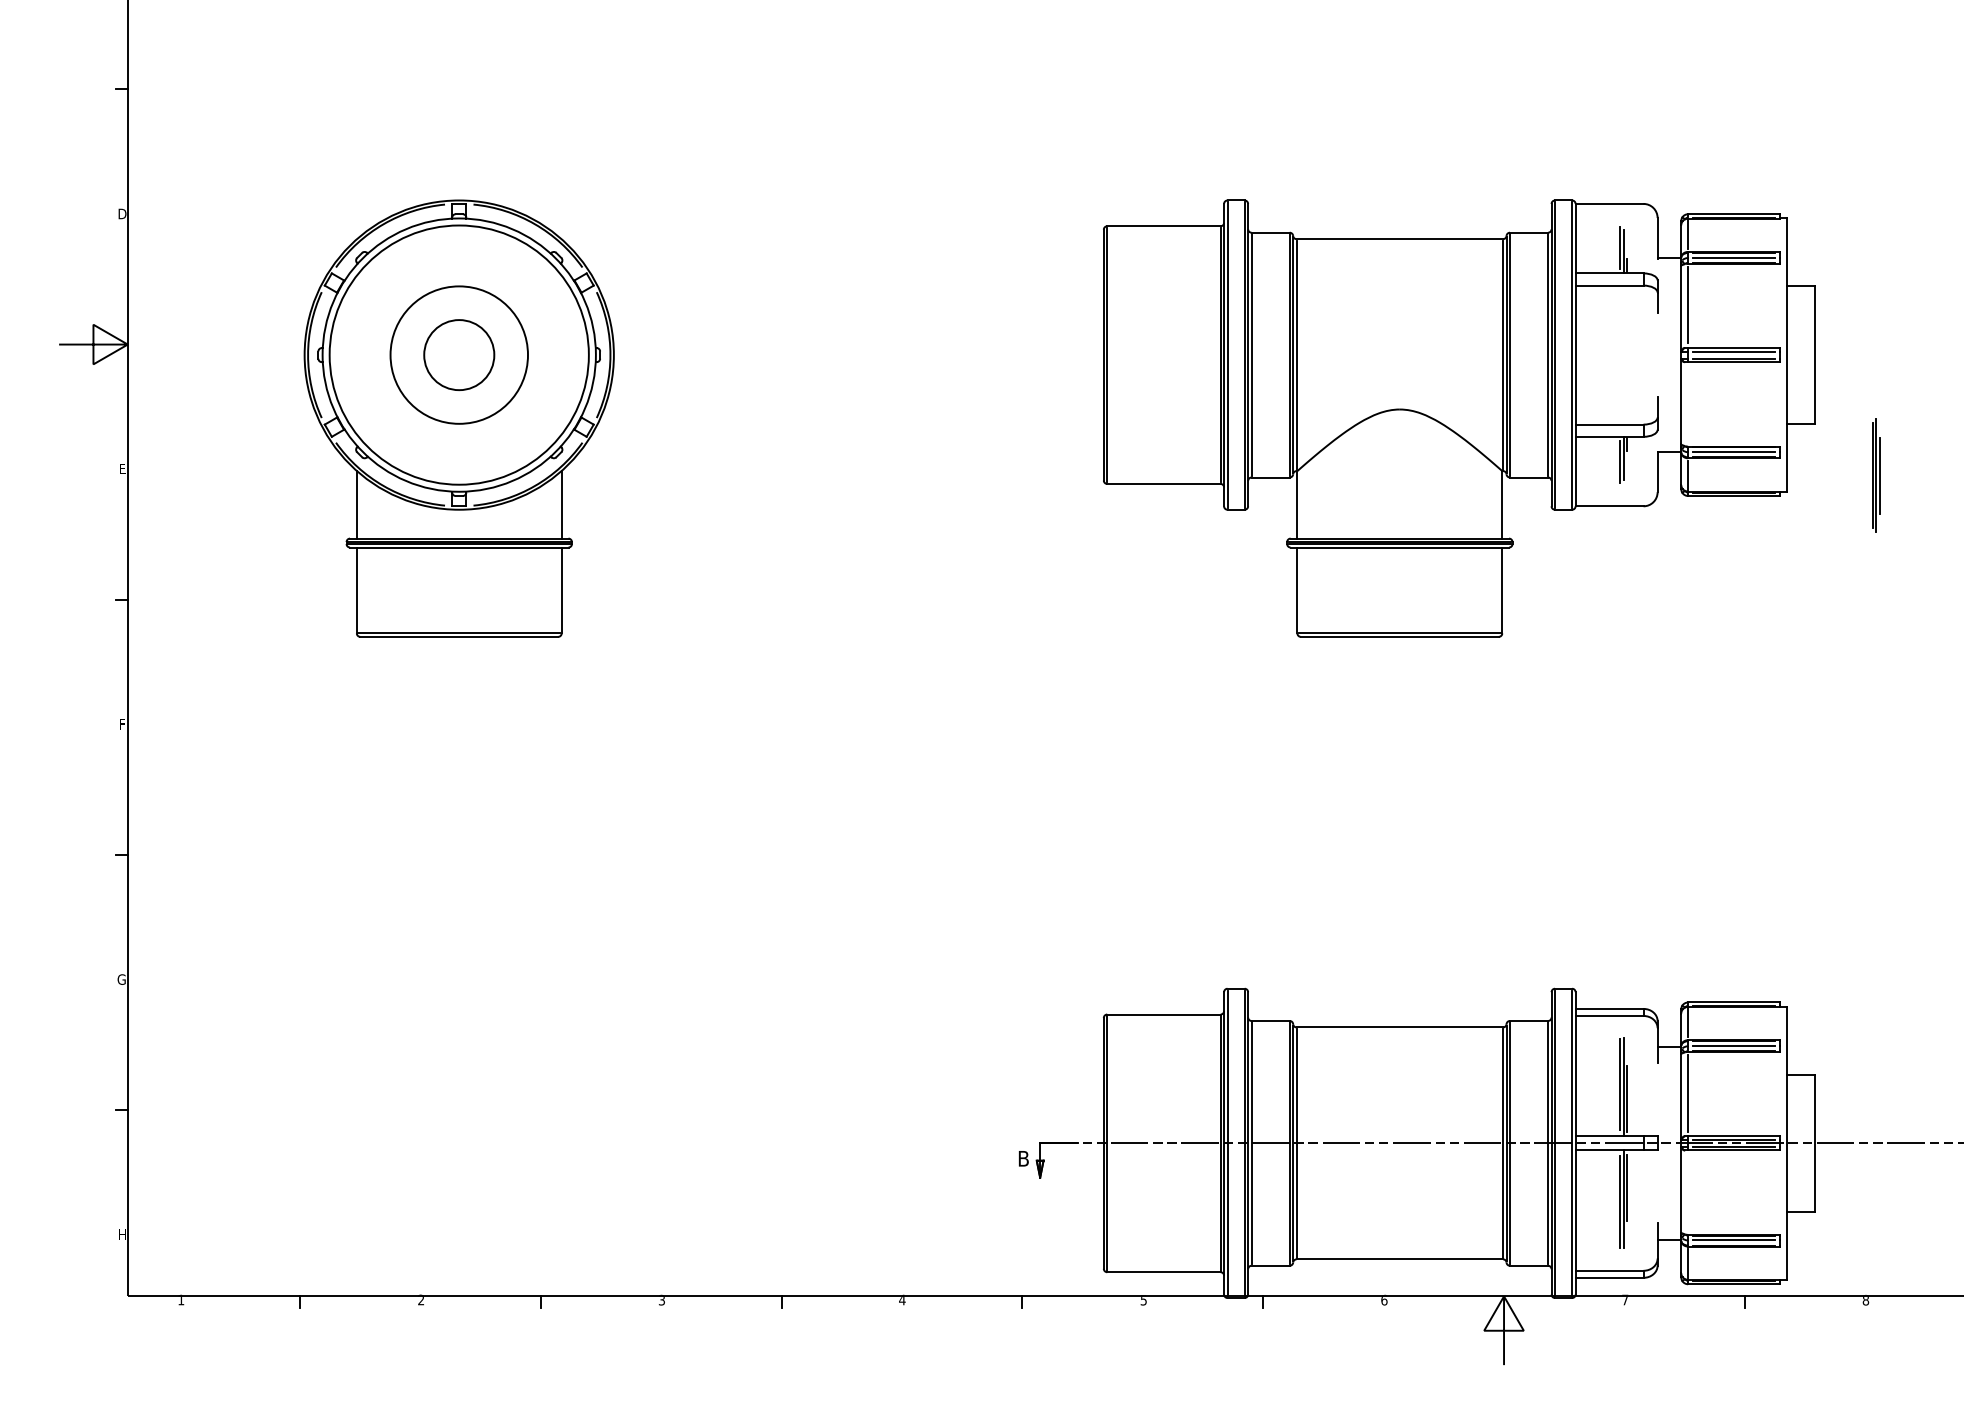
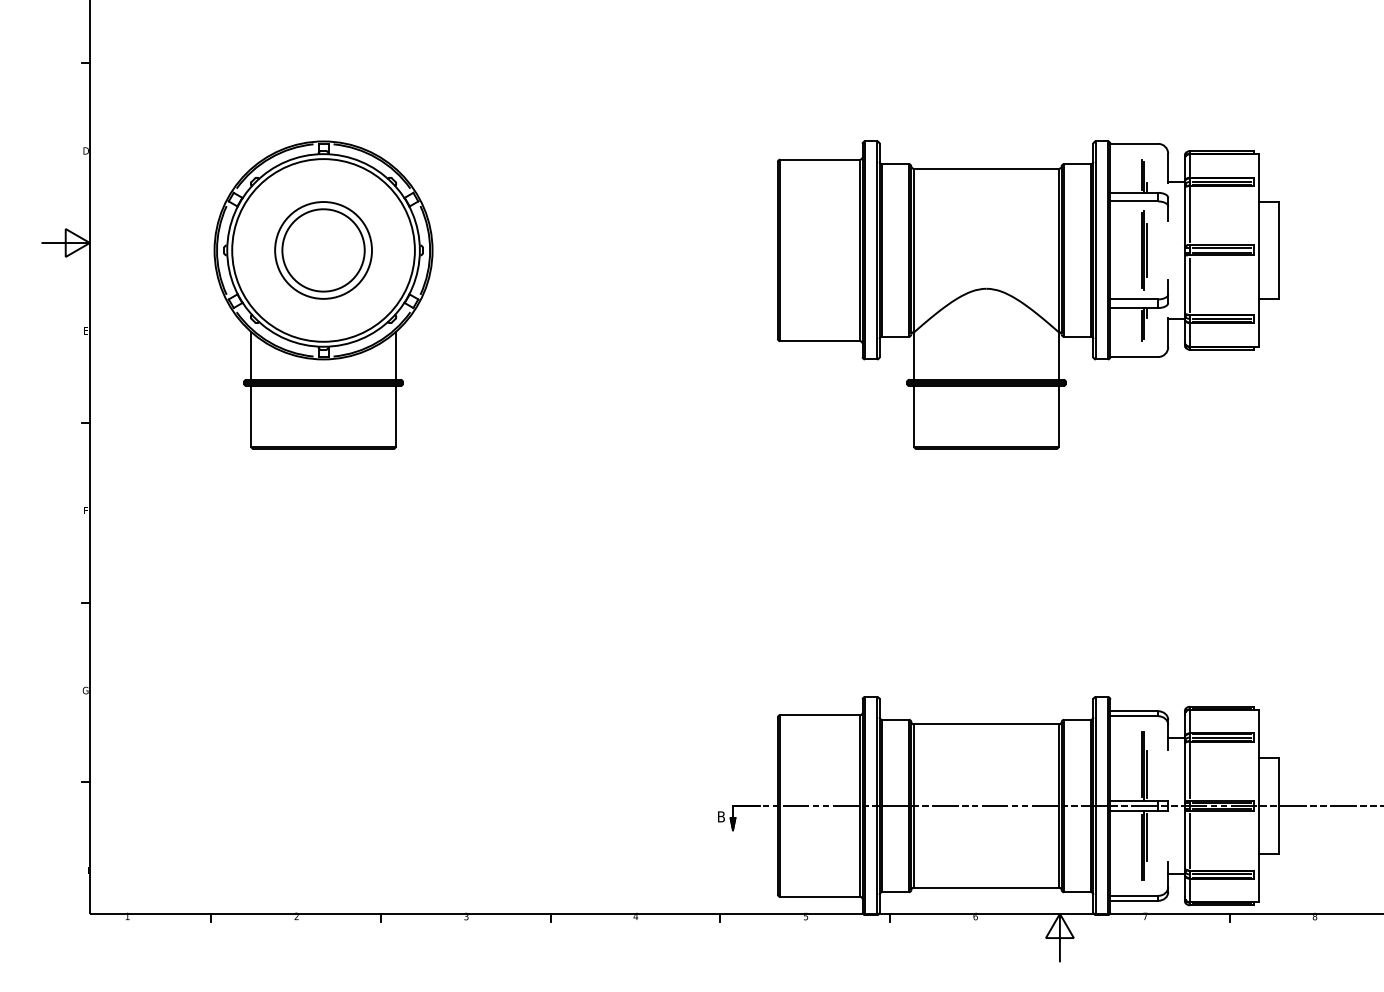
circle: (459, 355) -> (323, 250), size x1.67
line: (1687, 404) -> (1189, 285), added
part: (1876, 475) -> (1144, 250), moved
line: (1687, 1193) -> (1189, 841), added

